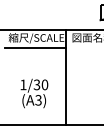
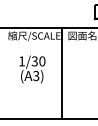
line: (35, 48) -> (33, 45), removed
text: (34, 93) -> (32, 69), moved

